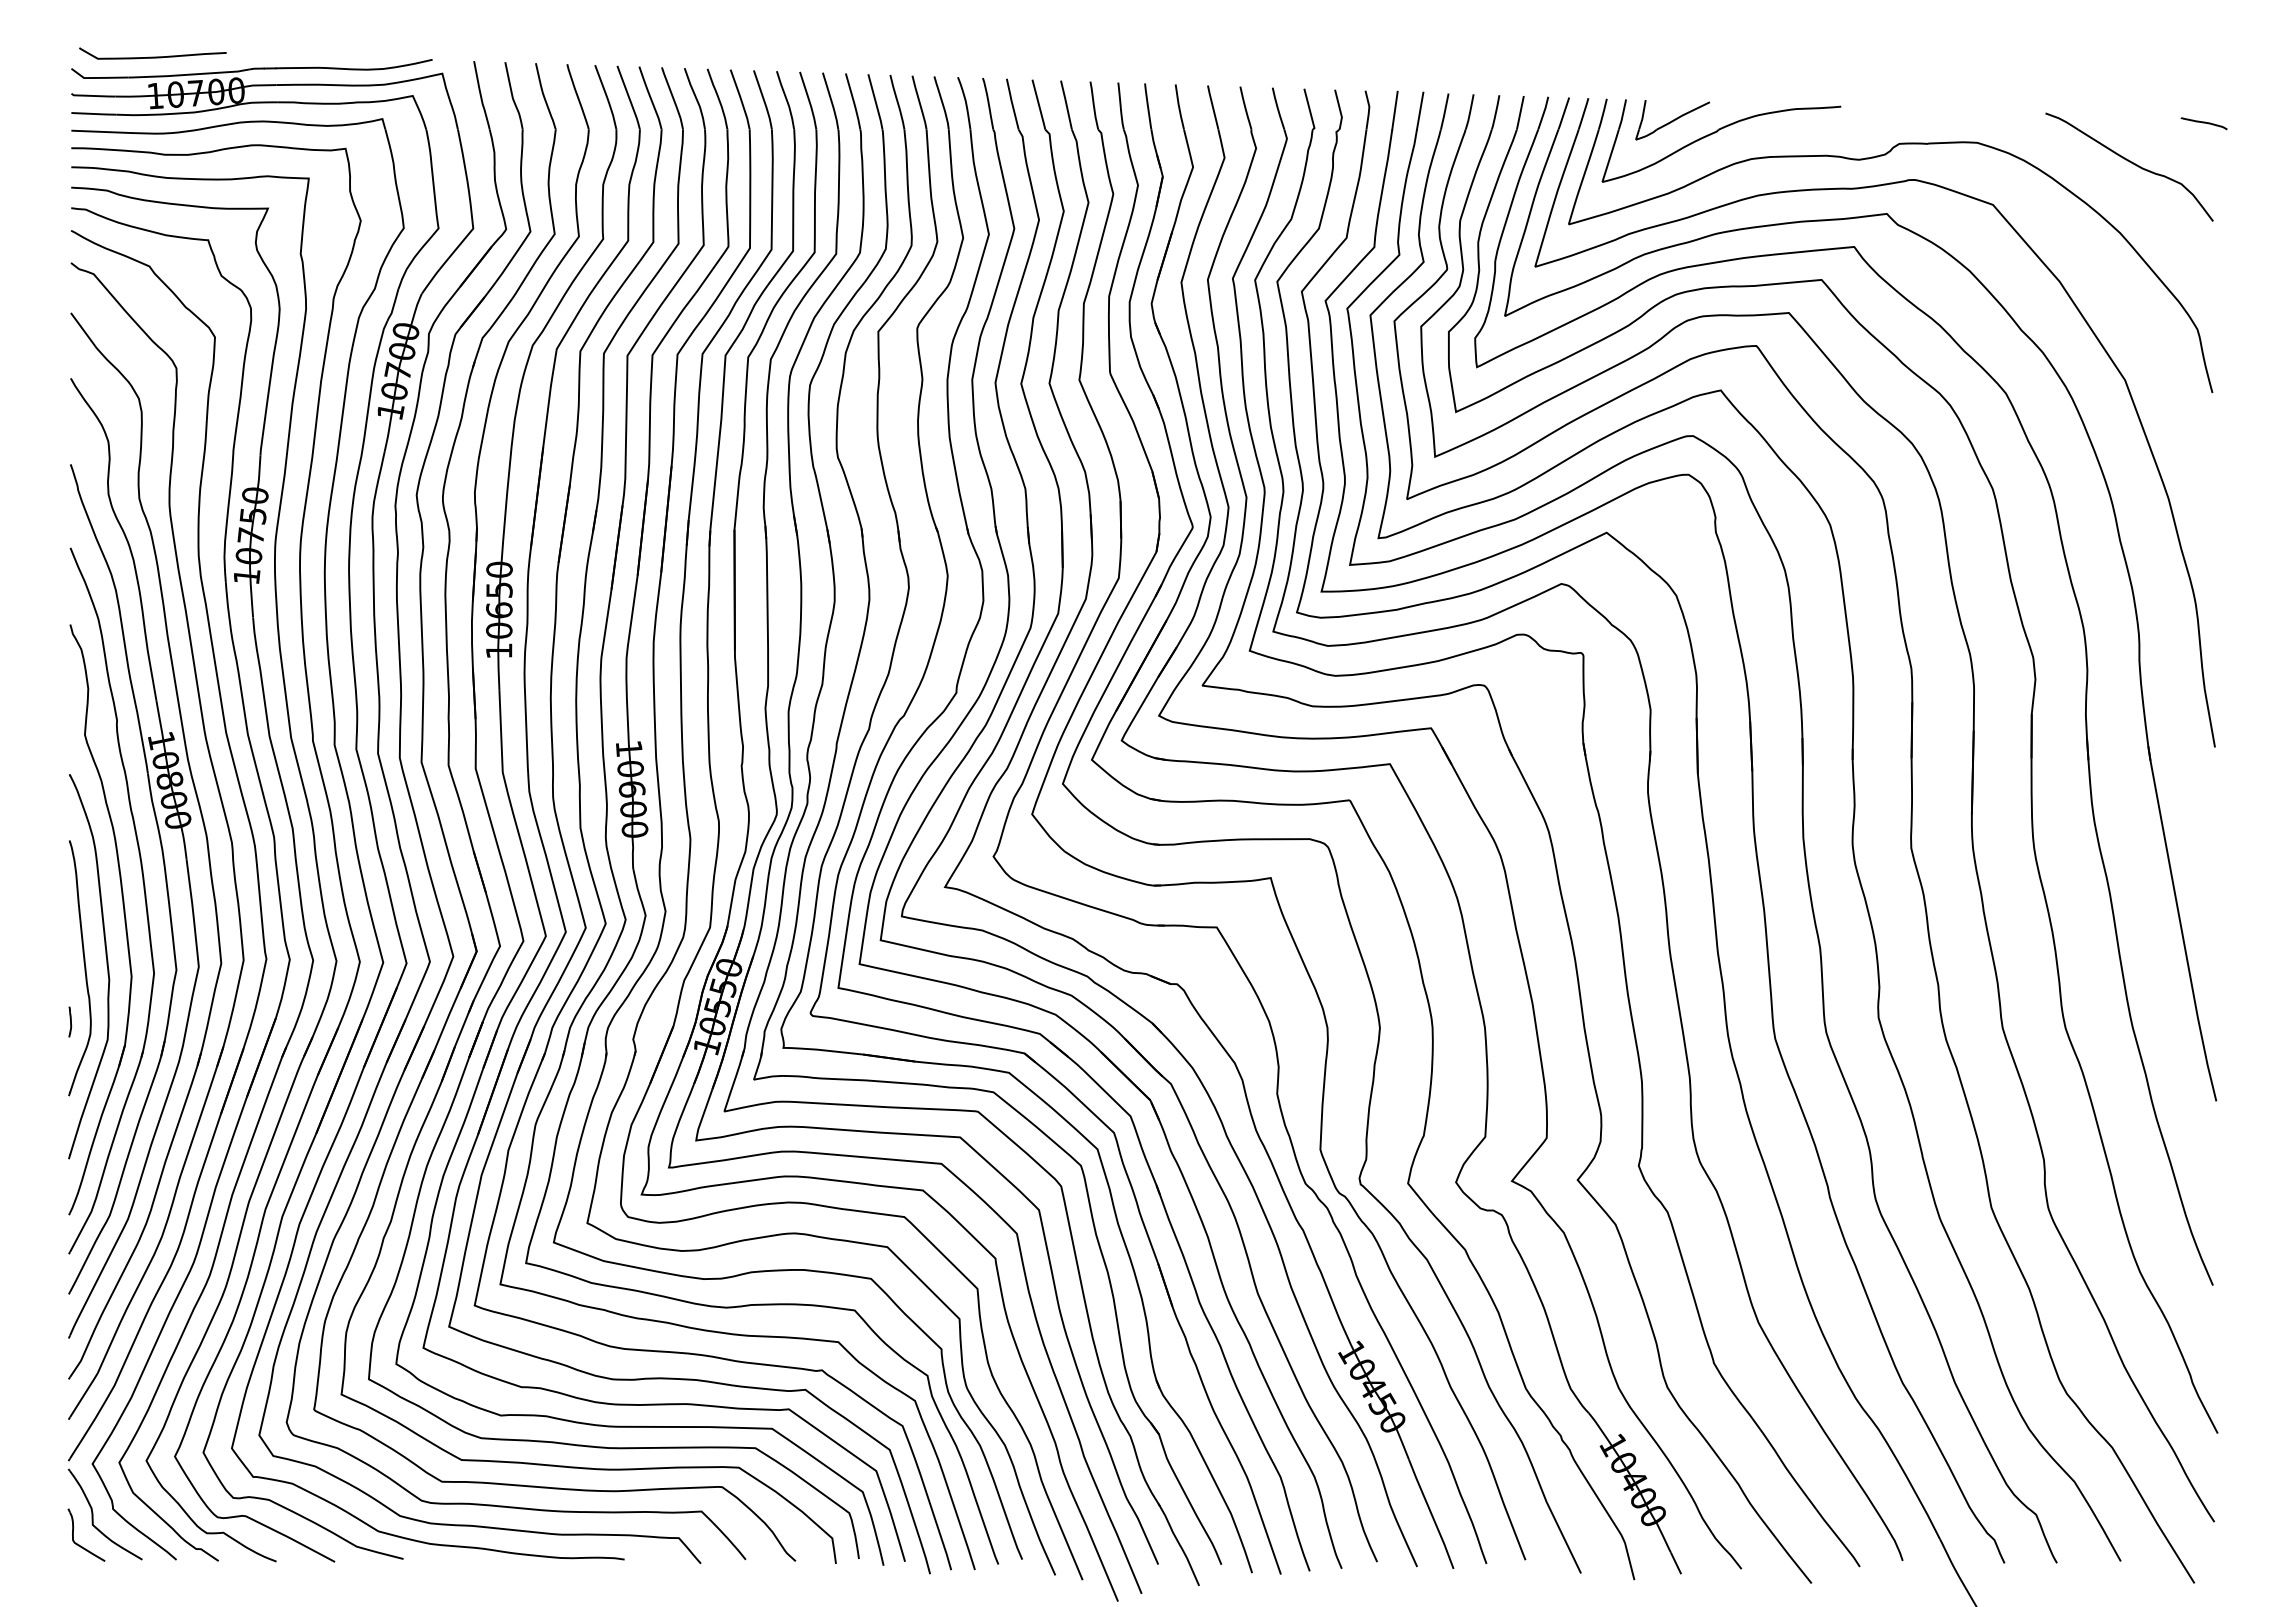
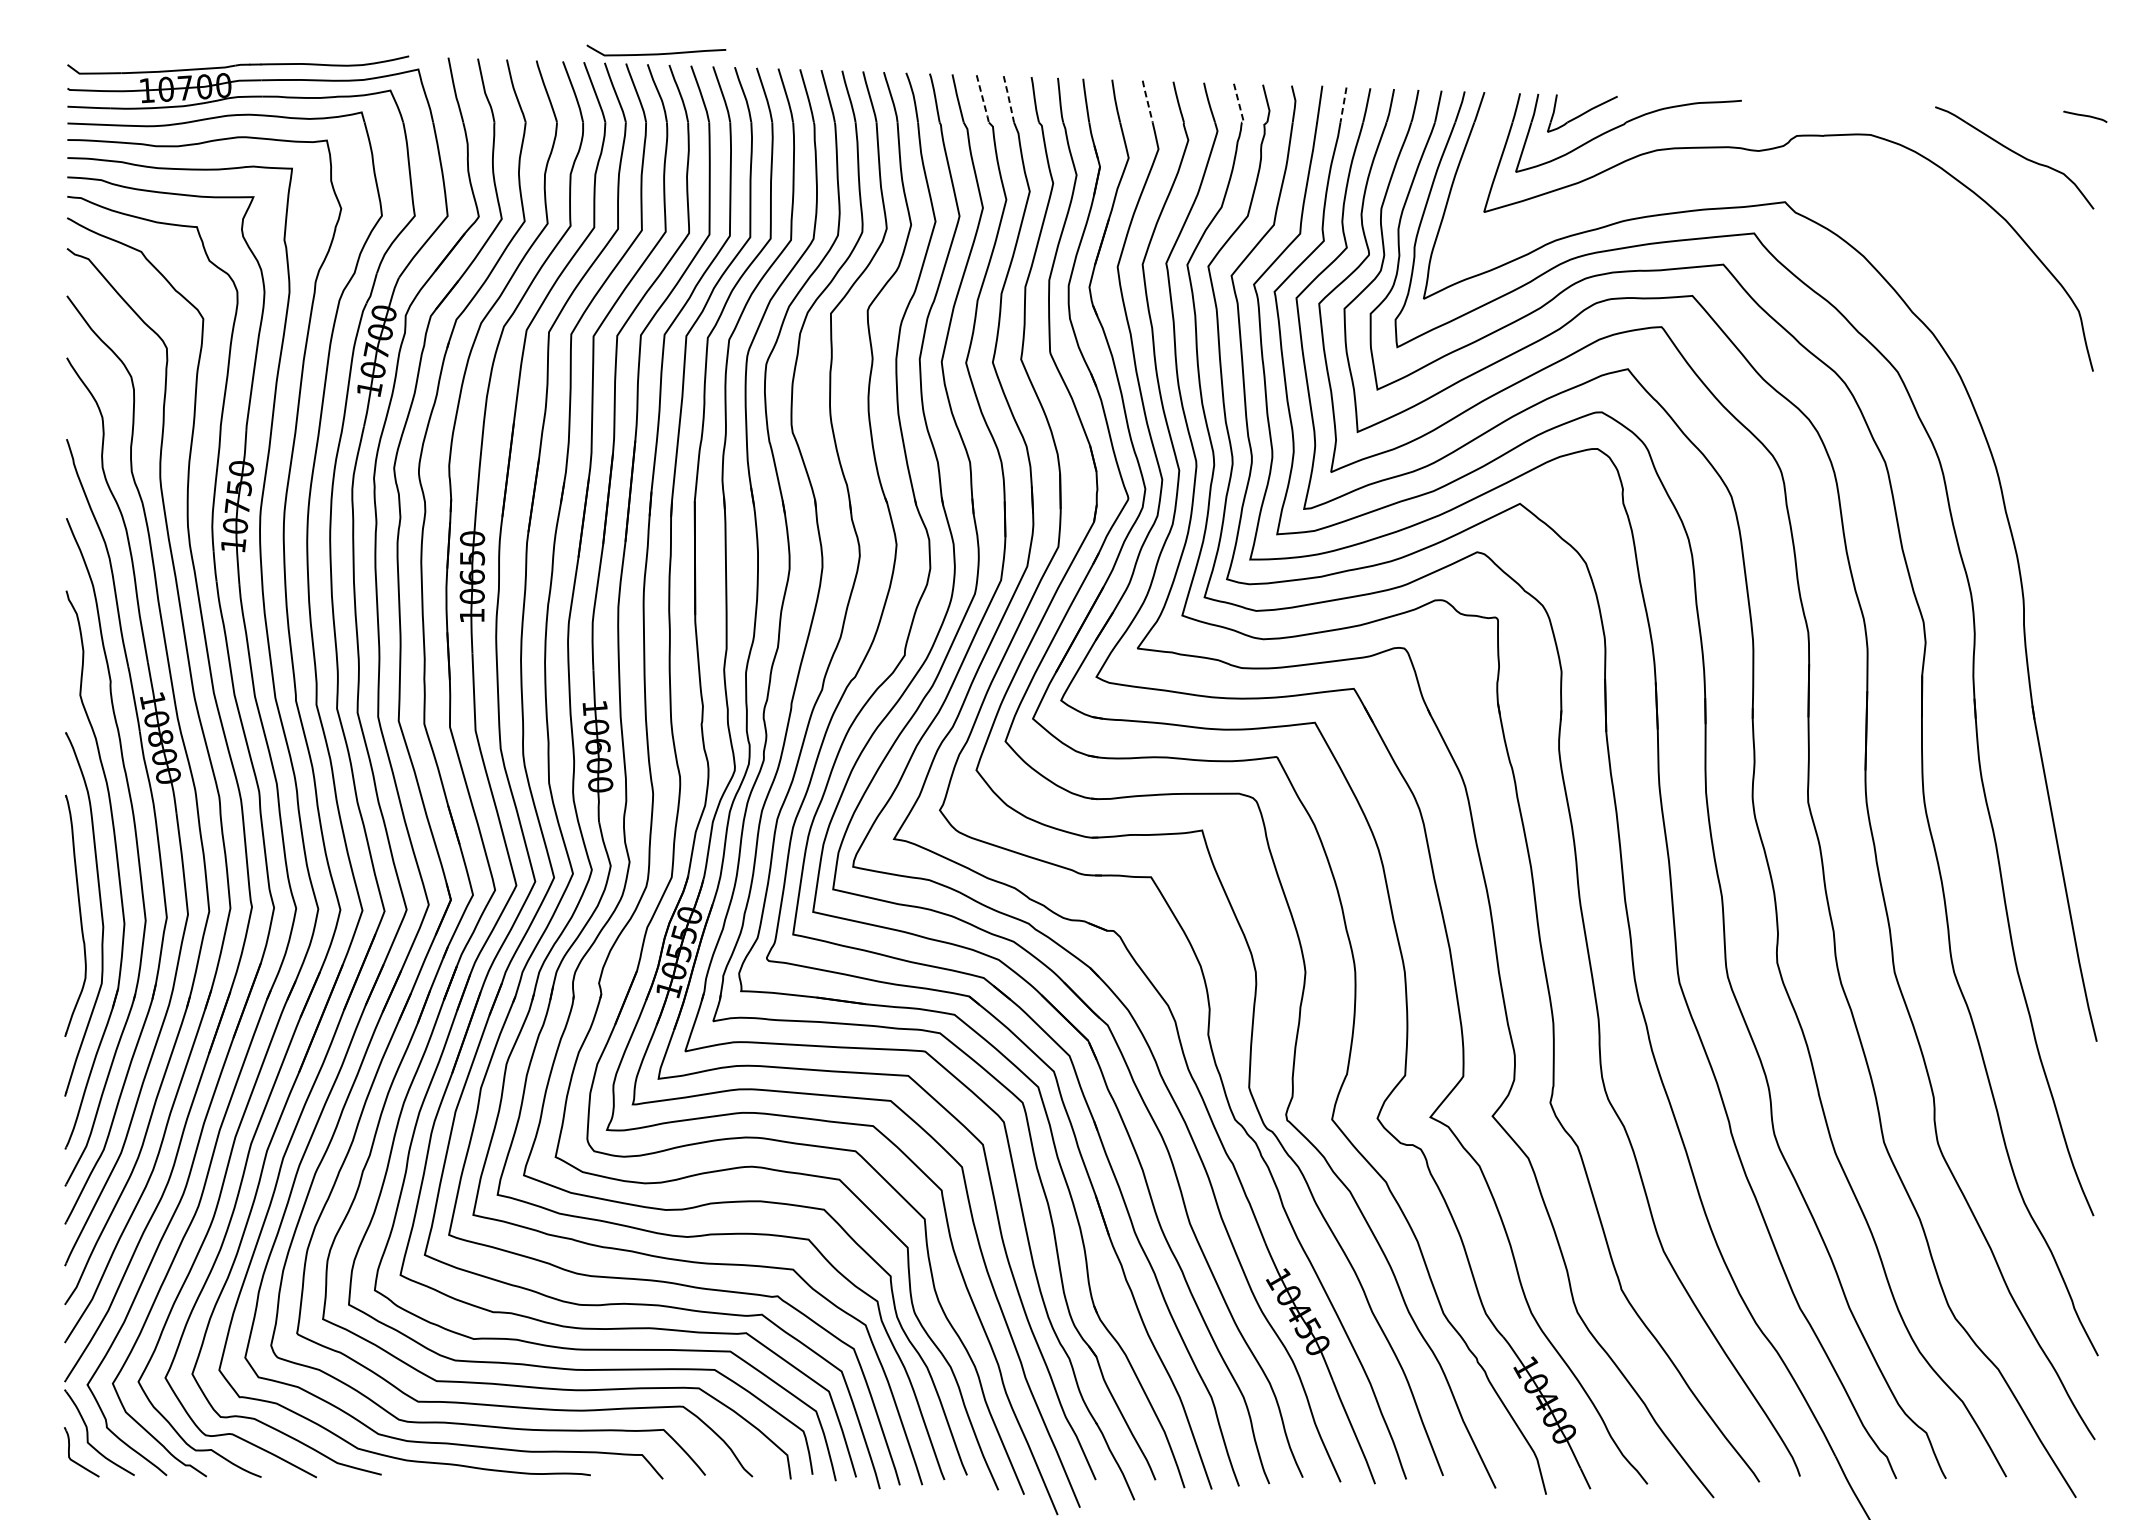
curve: (152, 56) -> (656, 53), moved
line: (1066, 104) -> (1008, 98), solid -> dashed
line: (1039, 105) -> (983, 99), solid -> dashed
line: (1212, 106) -> (1147, 100), solid -> dashed
line: (1310, 110) -> (1239, 104), solid -> dashed
line: (1420, 111) -> (1343, 105), solid -> dashed
part: (2046, 268) -> (1936, 253), removed
part: (70, 1021) -> (66, 966), removed

